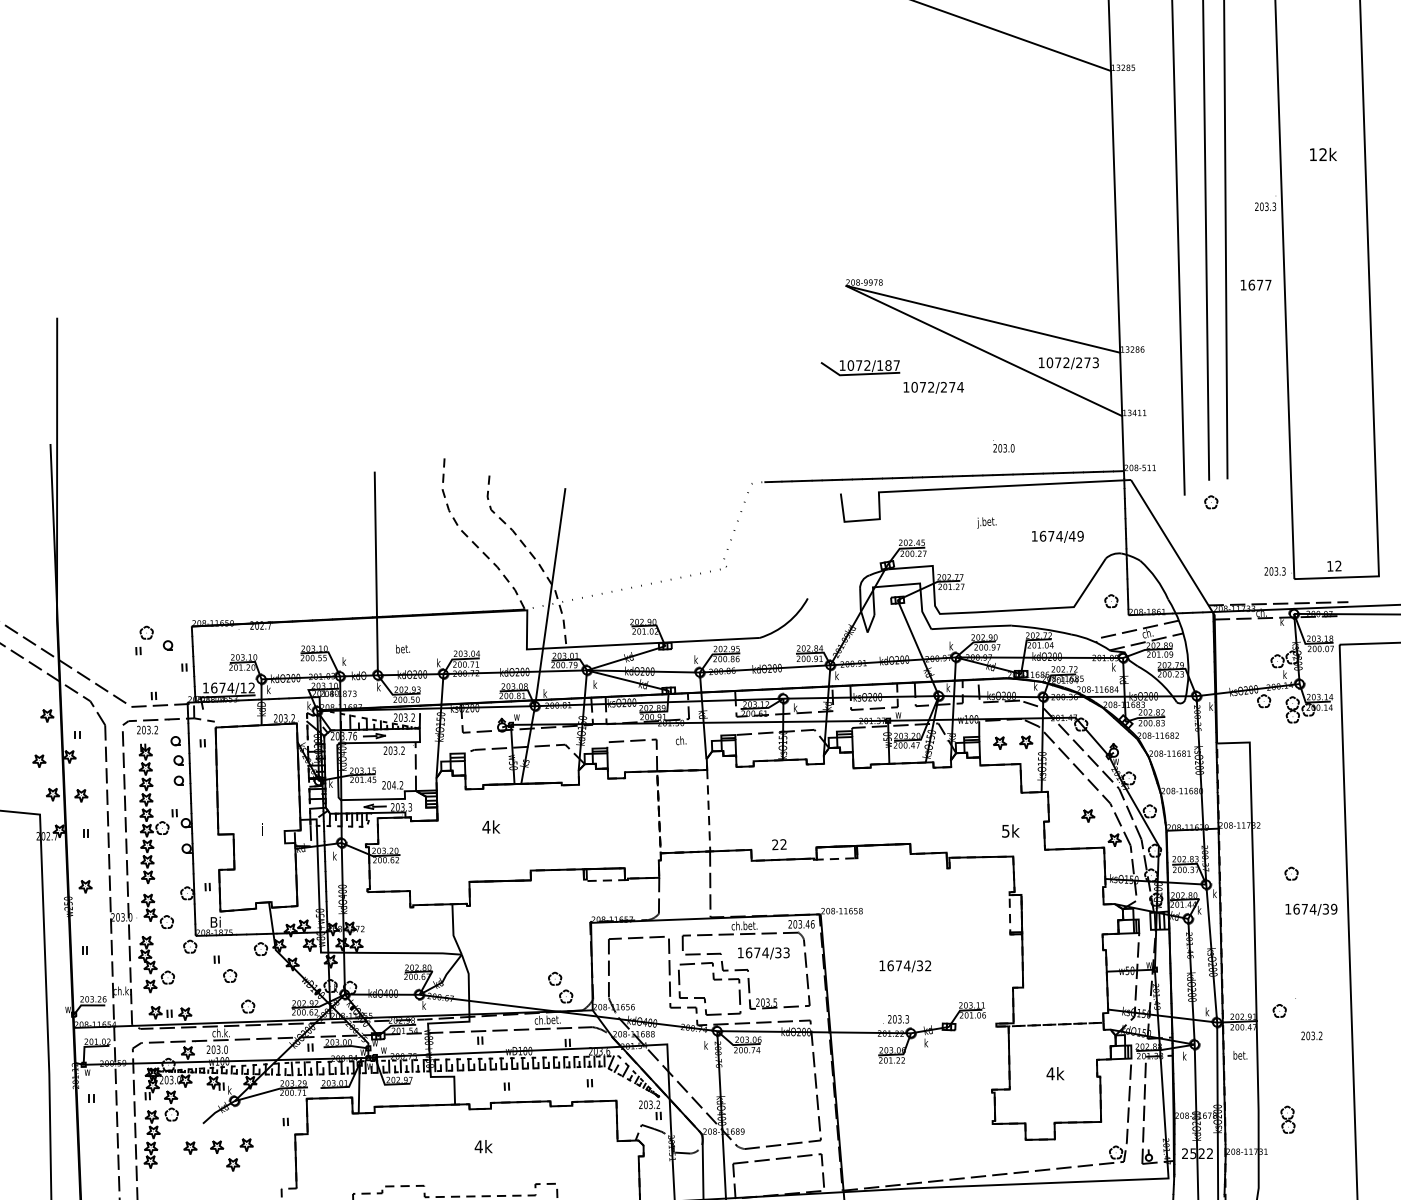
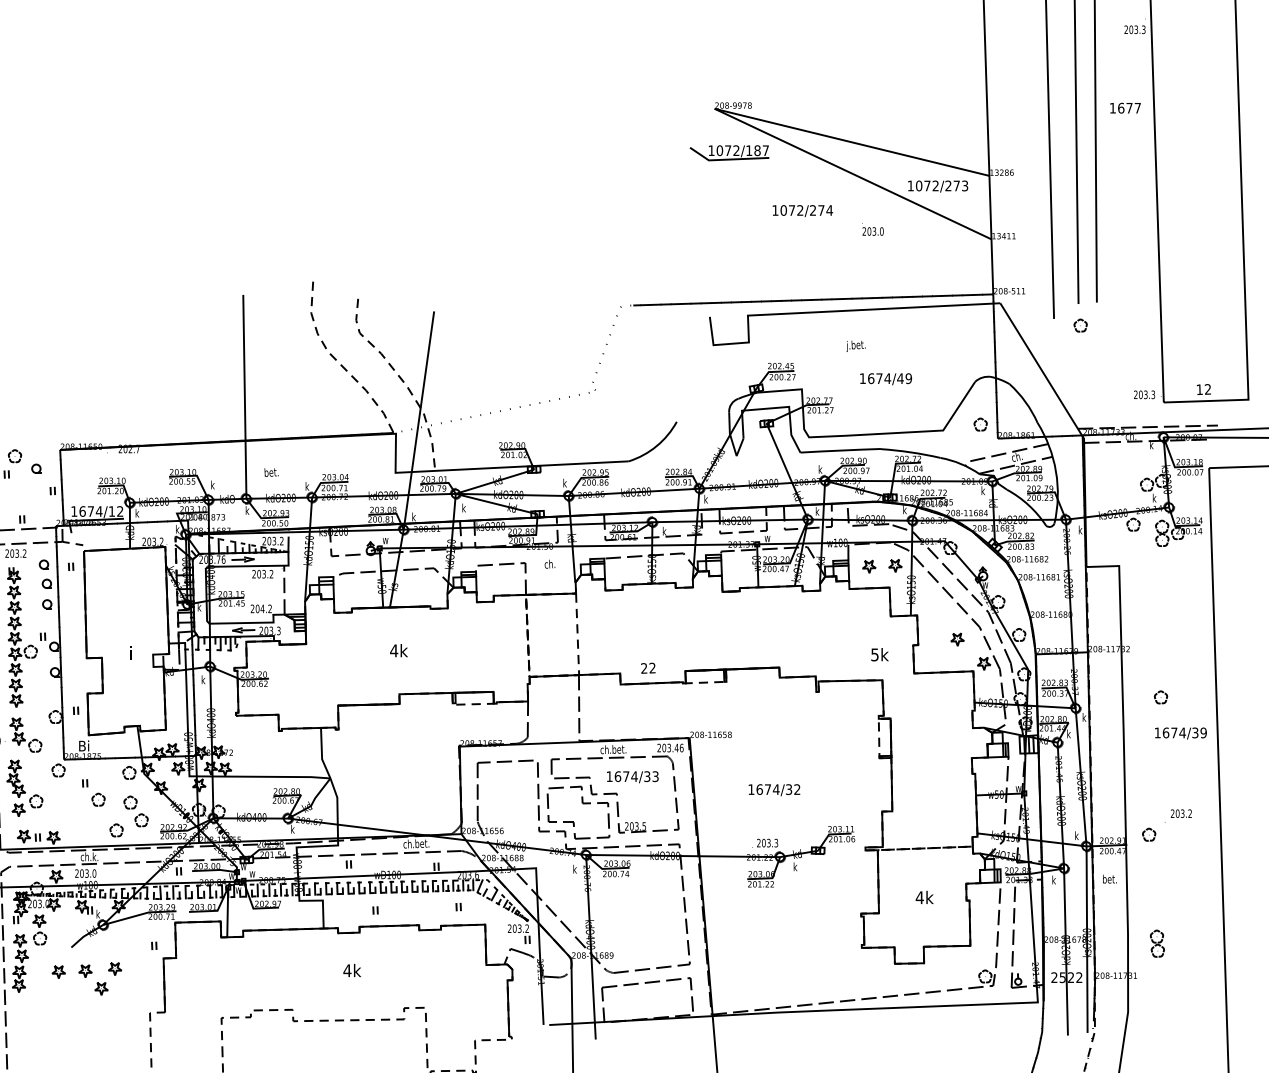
part: (860, 368) -> (729, 153), moved
text: (1003, 446) -> (872, 229), moved
text: (1057, 536) -> (885, 378), moved
text: (491, 826) -> (399, 650), moved
part: (560, 987) -> (135, 811), moved
text: (1311, 1035) -> (1180, 813), moved

